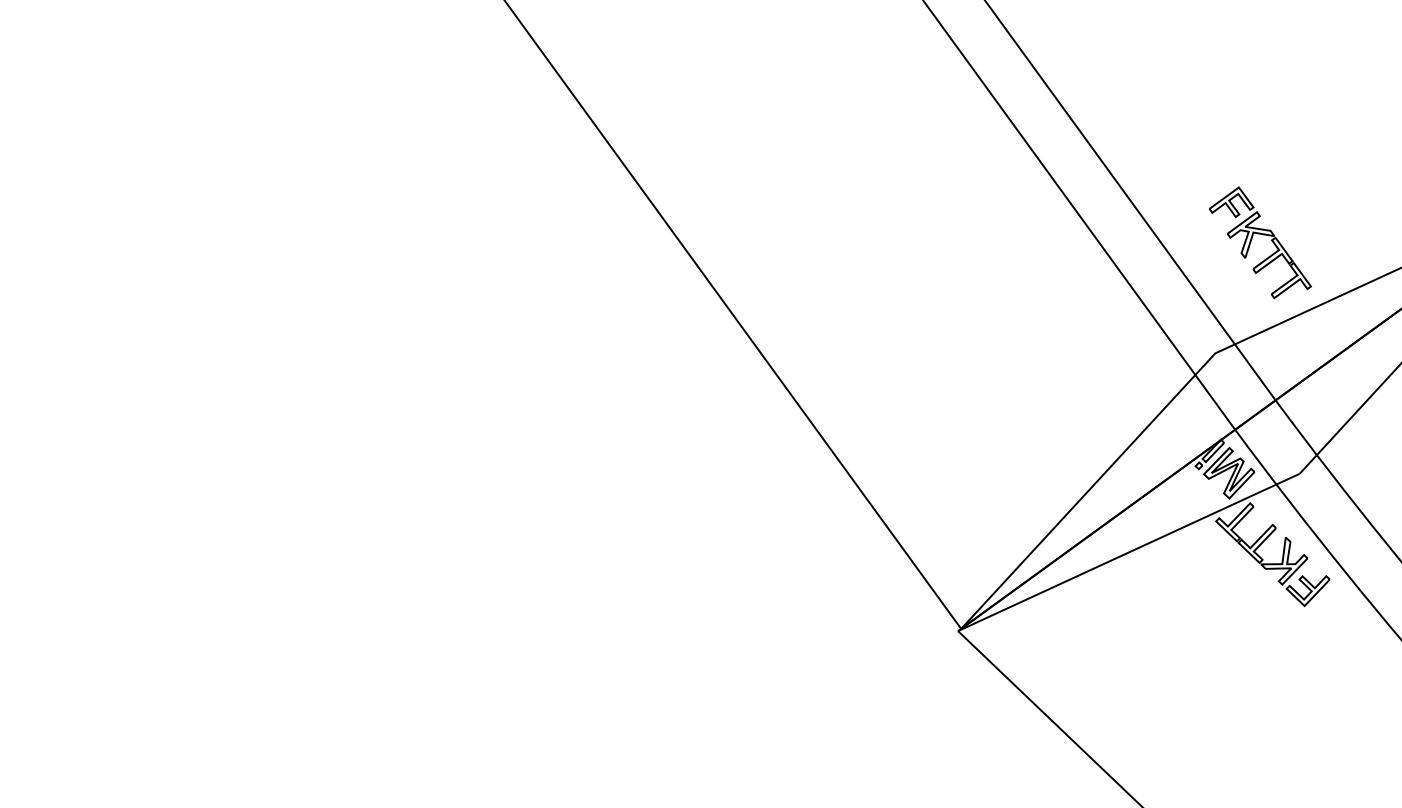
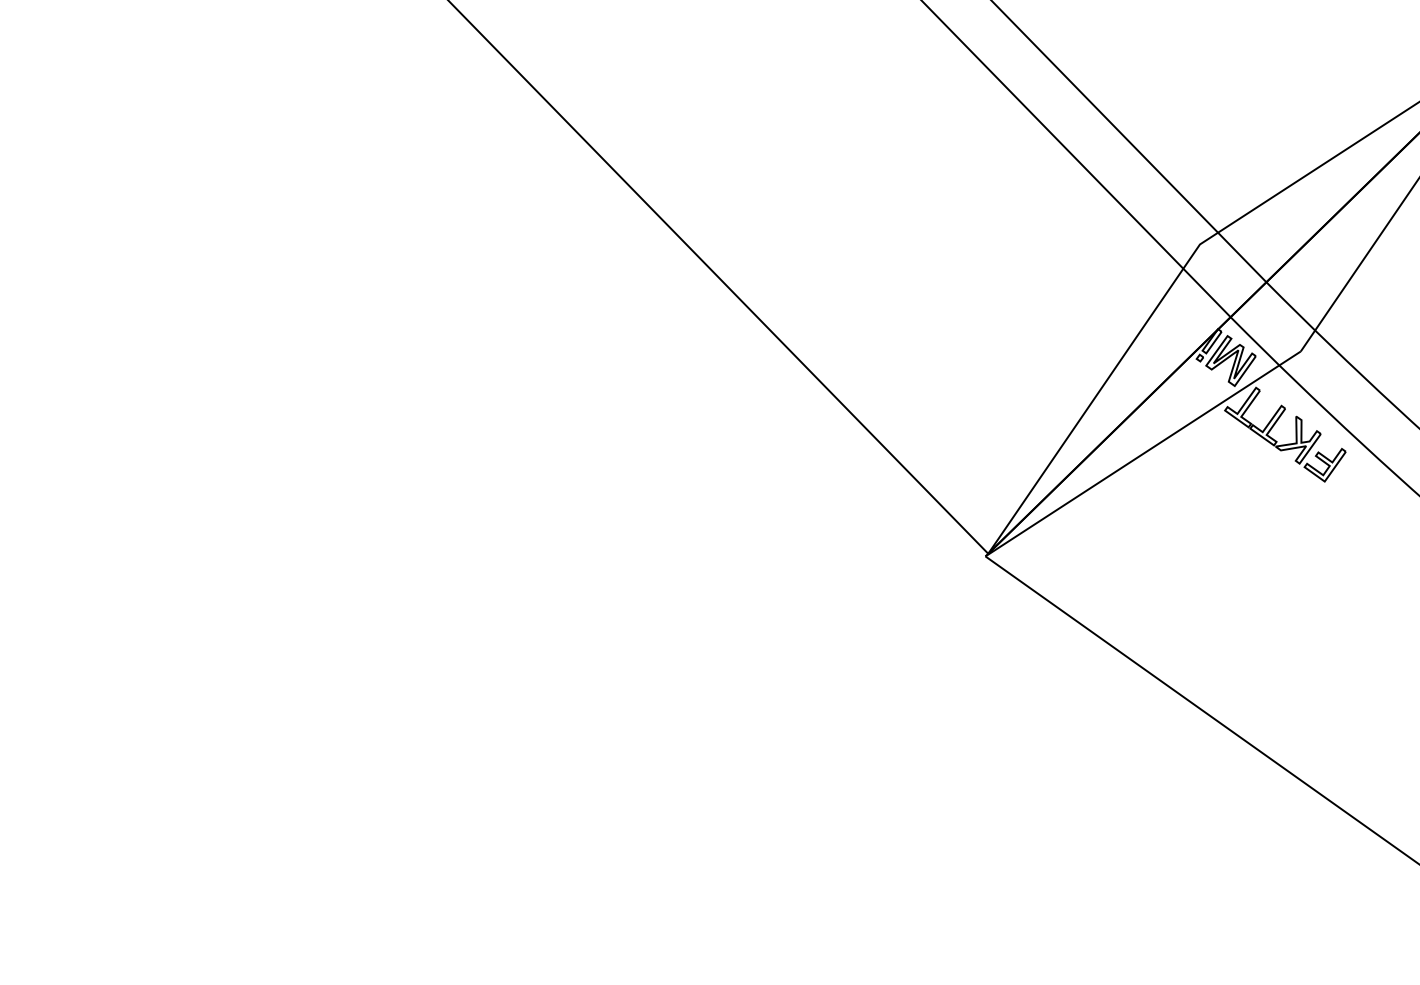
part: (1262, 234) -> (1229, 120), removed

